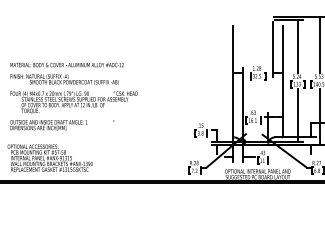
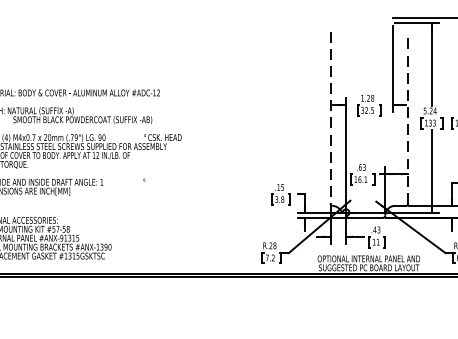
line: (283, 80) -> (408, 117), solid -> dashed
line: (233, 81) -> (330, 118), solid -> dashed

